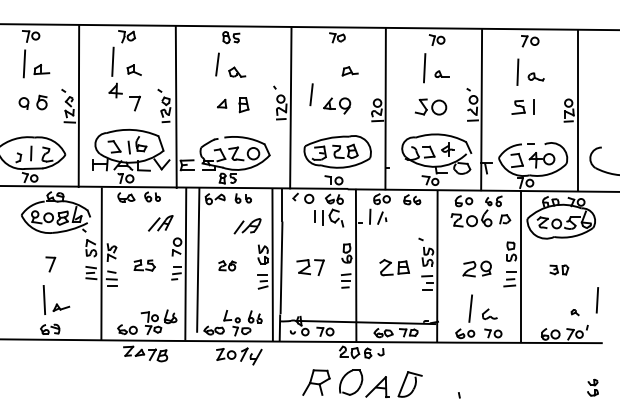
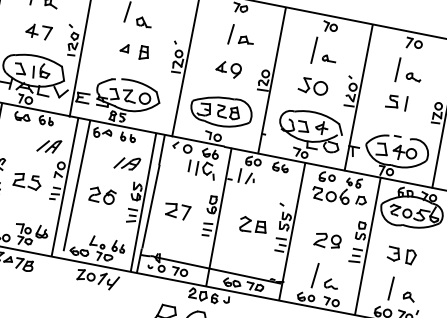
part: (115, 90) -> (32, 30), moved
line: (311, 94) -> (231, 34), moved
part: (144, 265) -> (27, 181), size x1.43
part: (227, 265) -> (102, 195), size x1.67
part: (559, 269) -> (402, 255), size x1.67
line: (596, 300) -> (390, 288), moved
part: (574, 312) -> (408, 296), size x1.67

